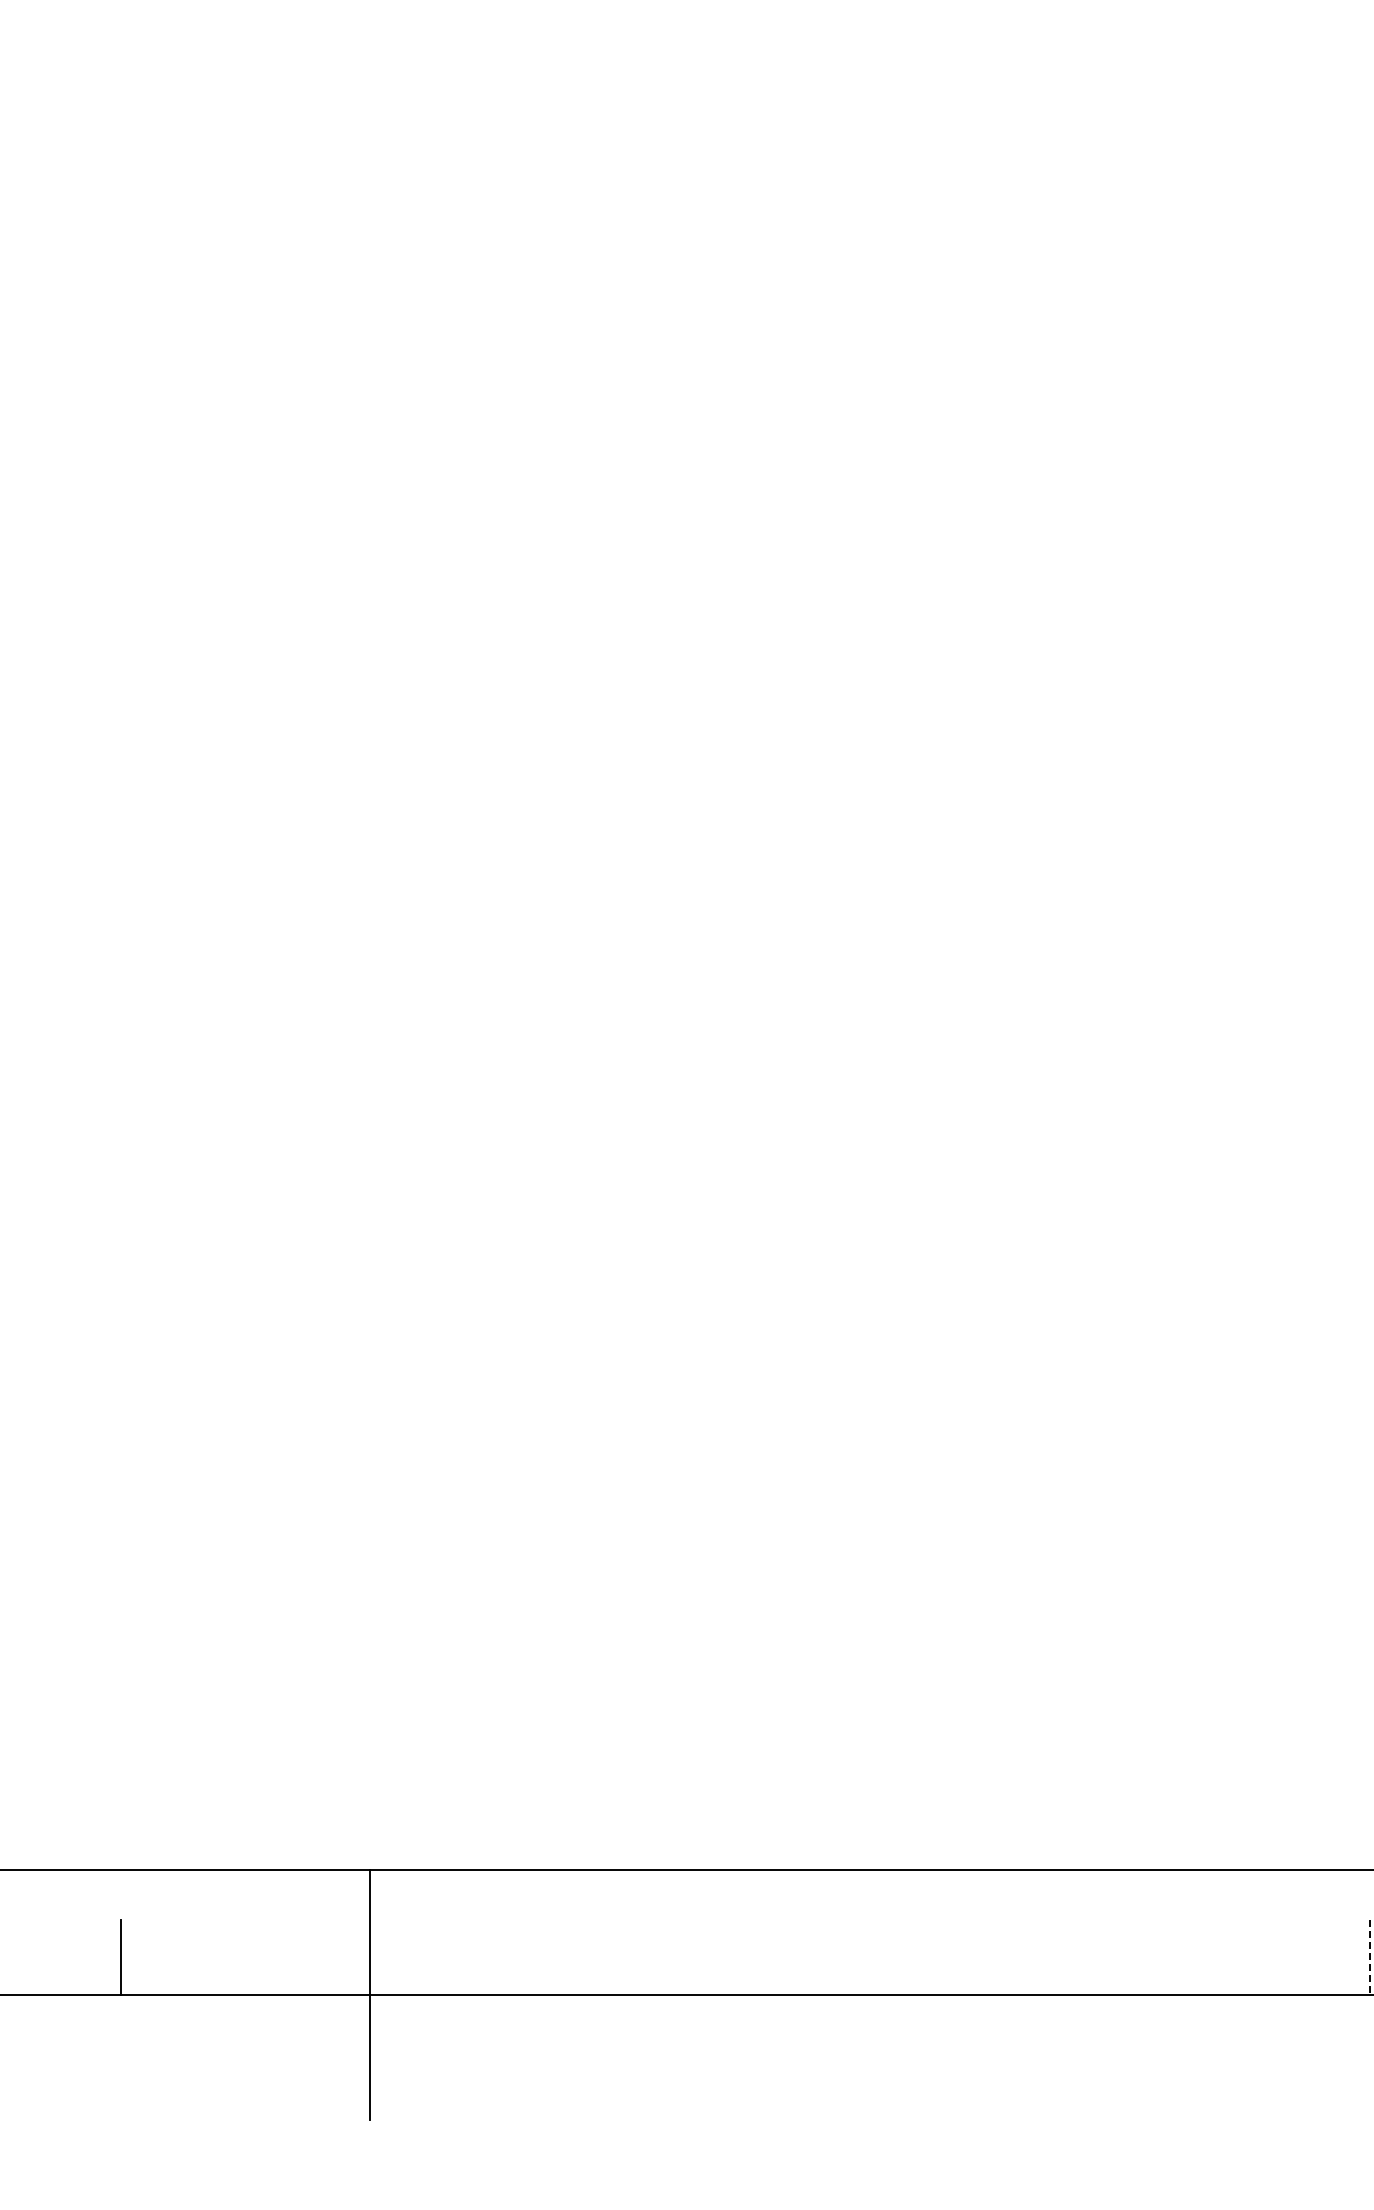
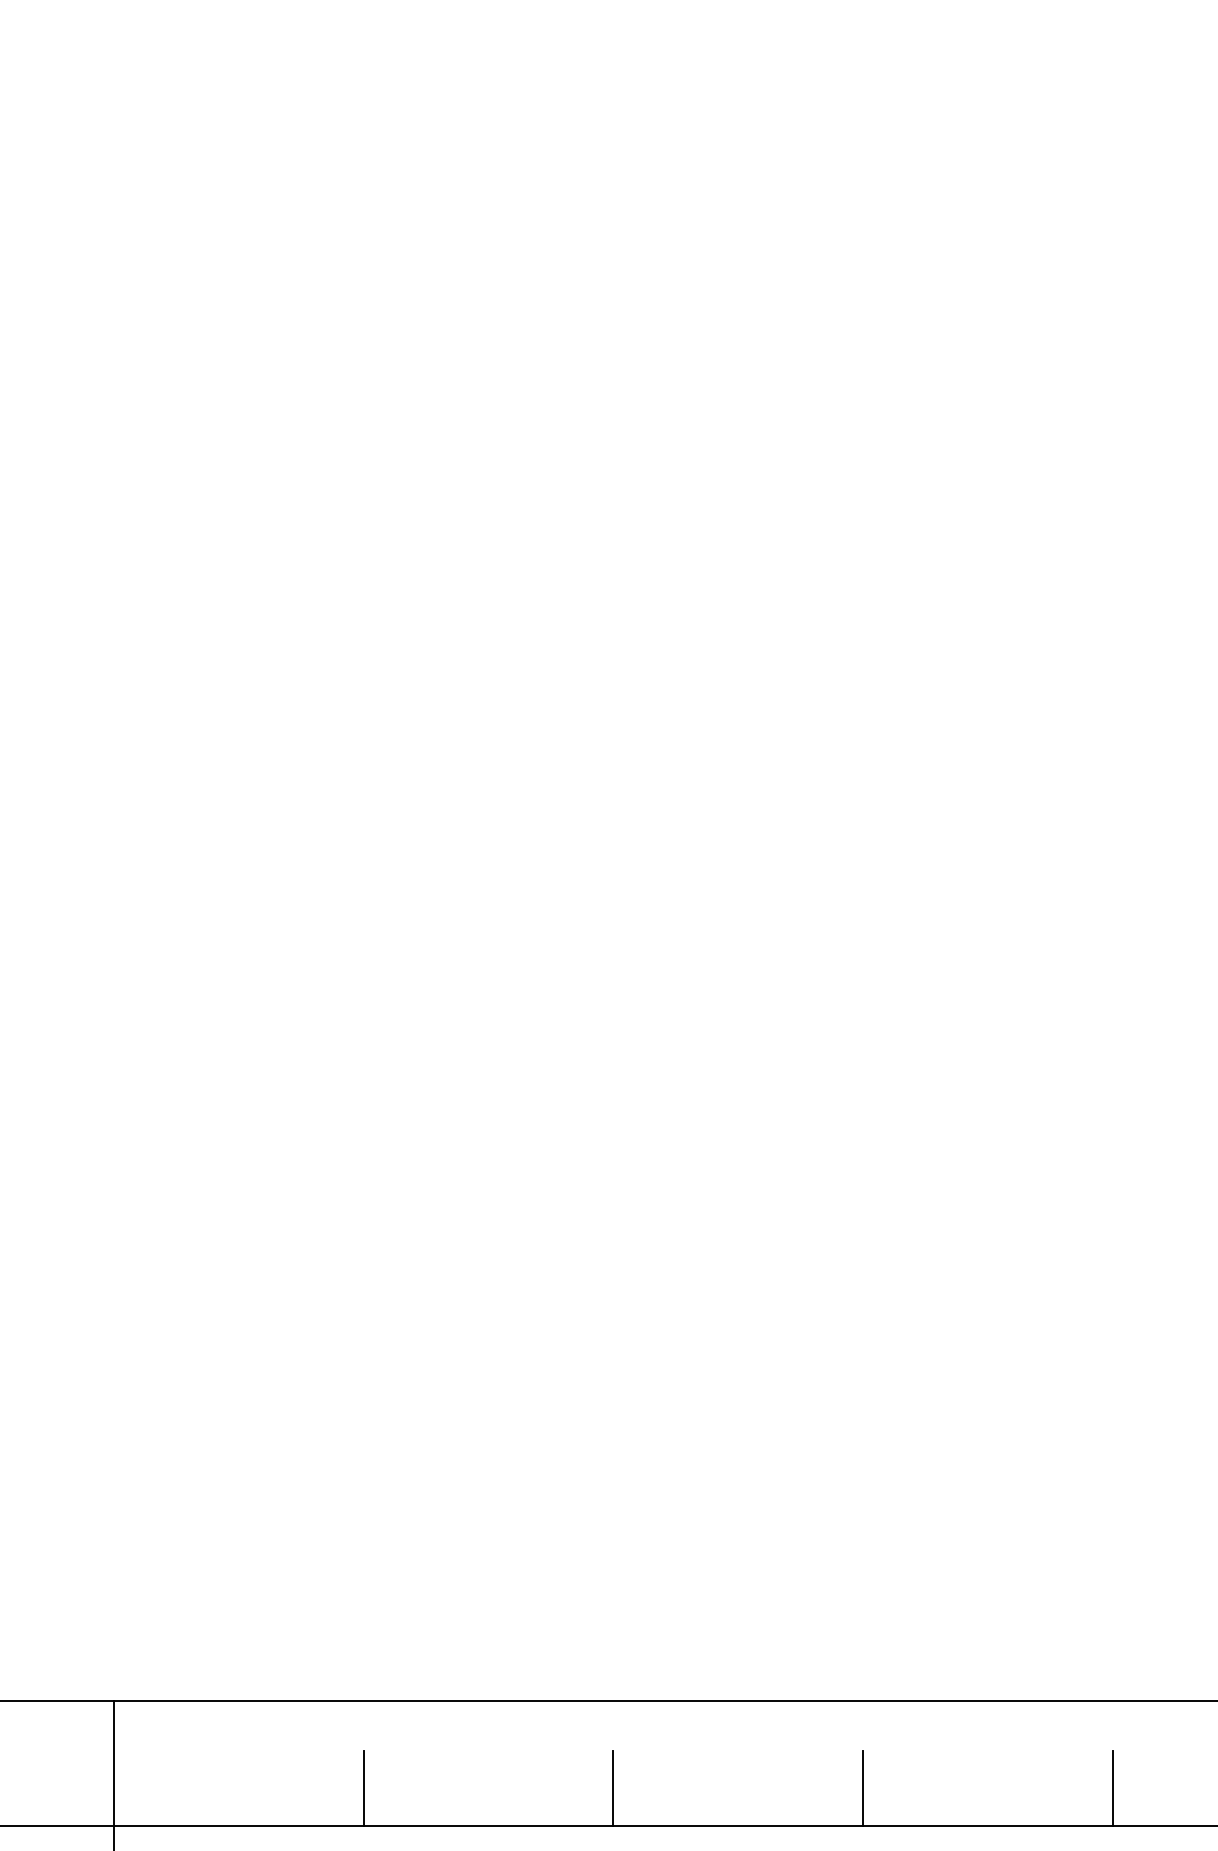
line: (620, 1957) -> (363, 1788), added
line: (870, 1957) -> (613, 1788), added
line: (1119, 1957) -> (862, 1788), added
line: (1369, 1958) -> (1112, 1789), dashed -> solid

